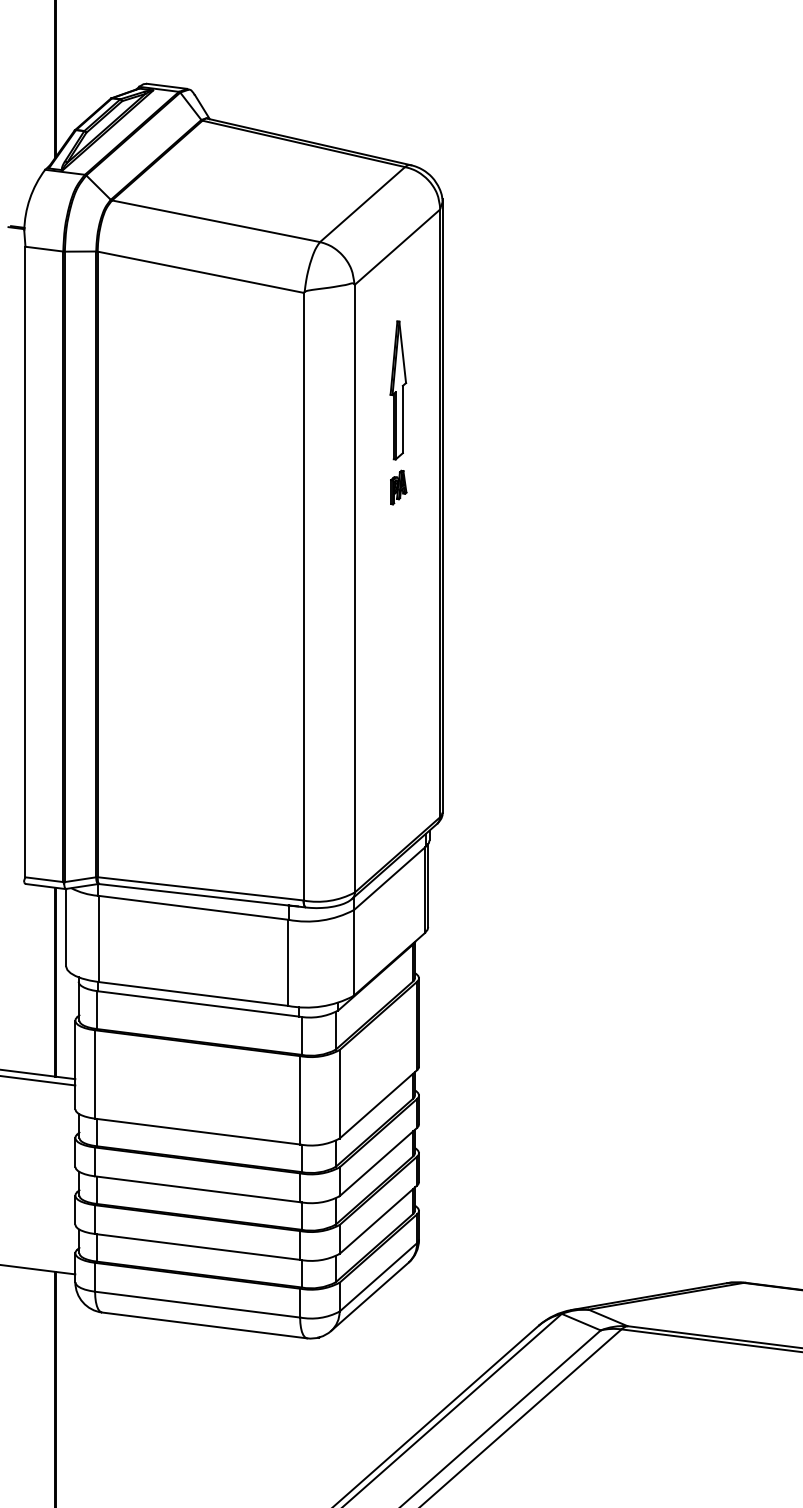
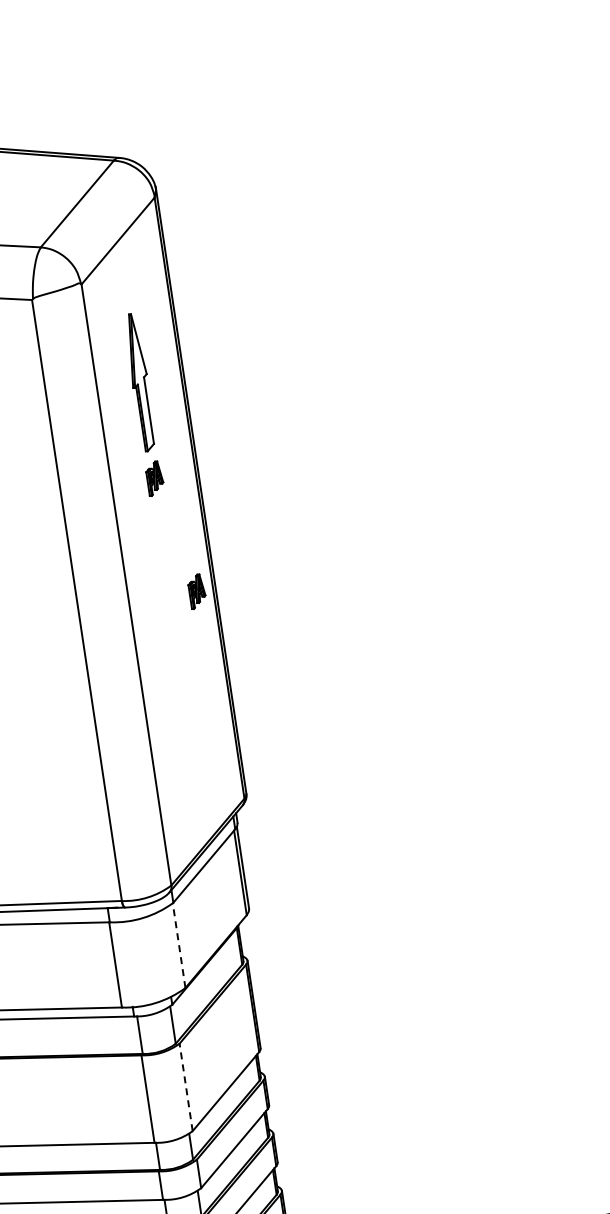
part: (423, 605) -> (196, 591), added
line: (353, 953) -> (179, 946), solid -> dashed
line: (339, 1093) -> (185, 1086), solid -> dashed

